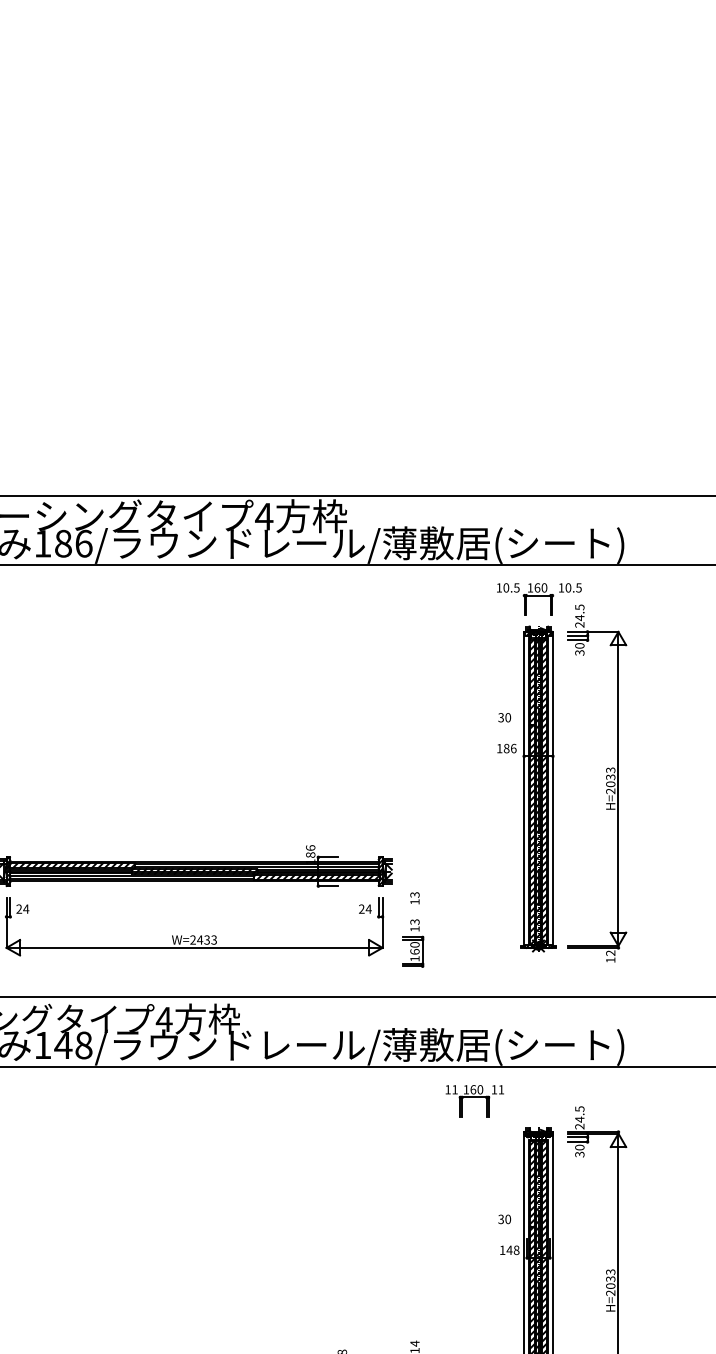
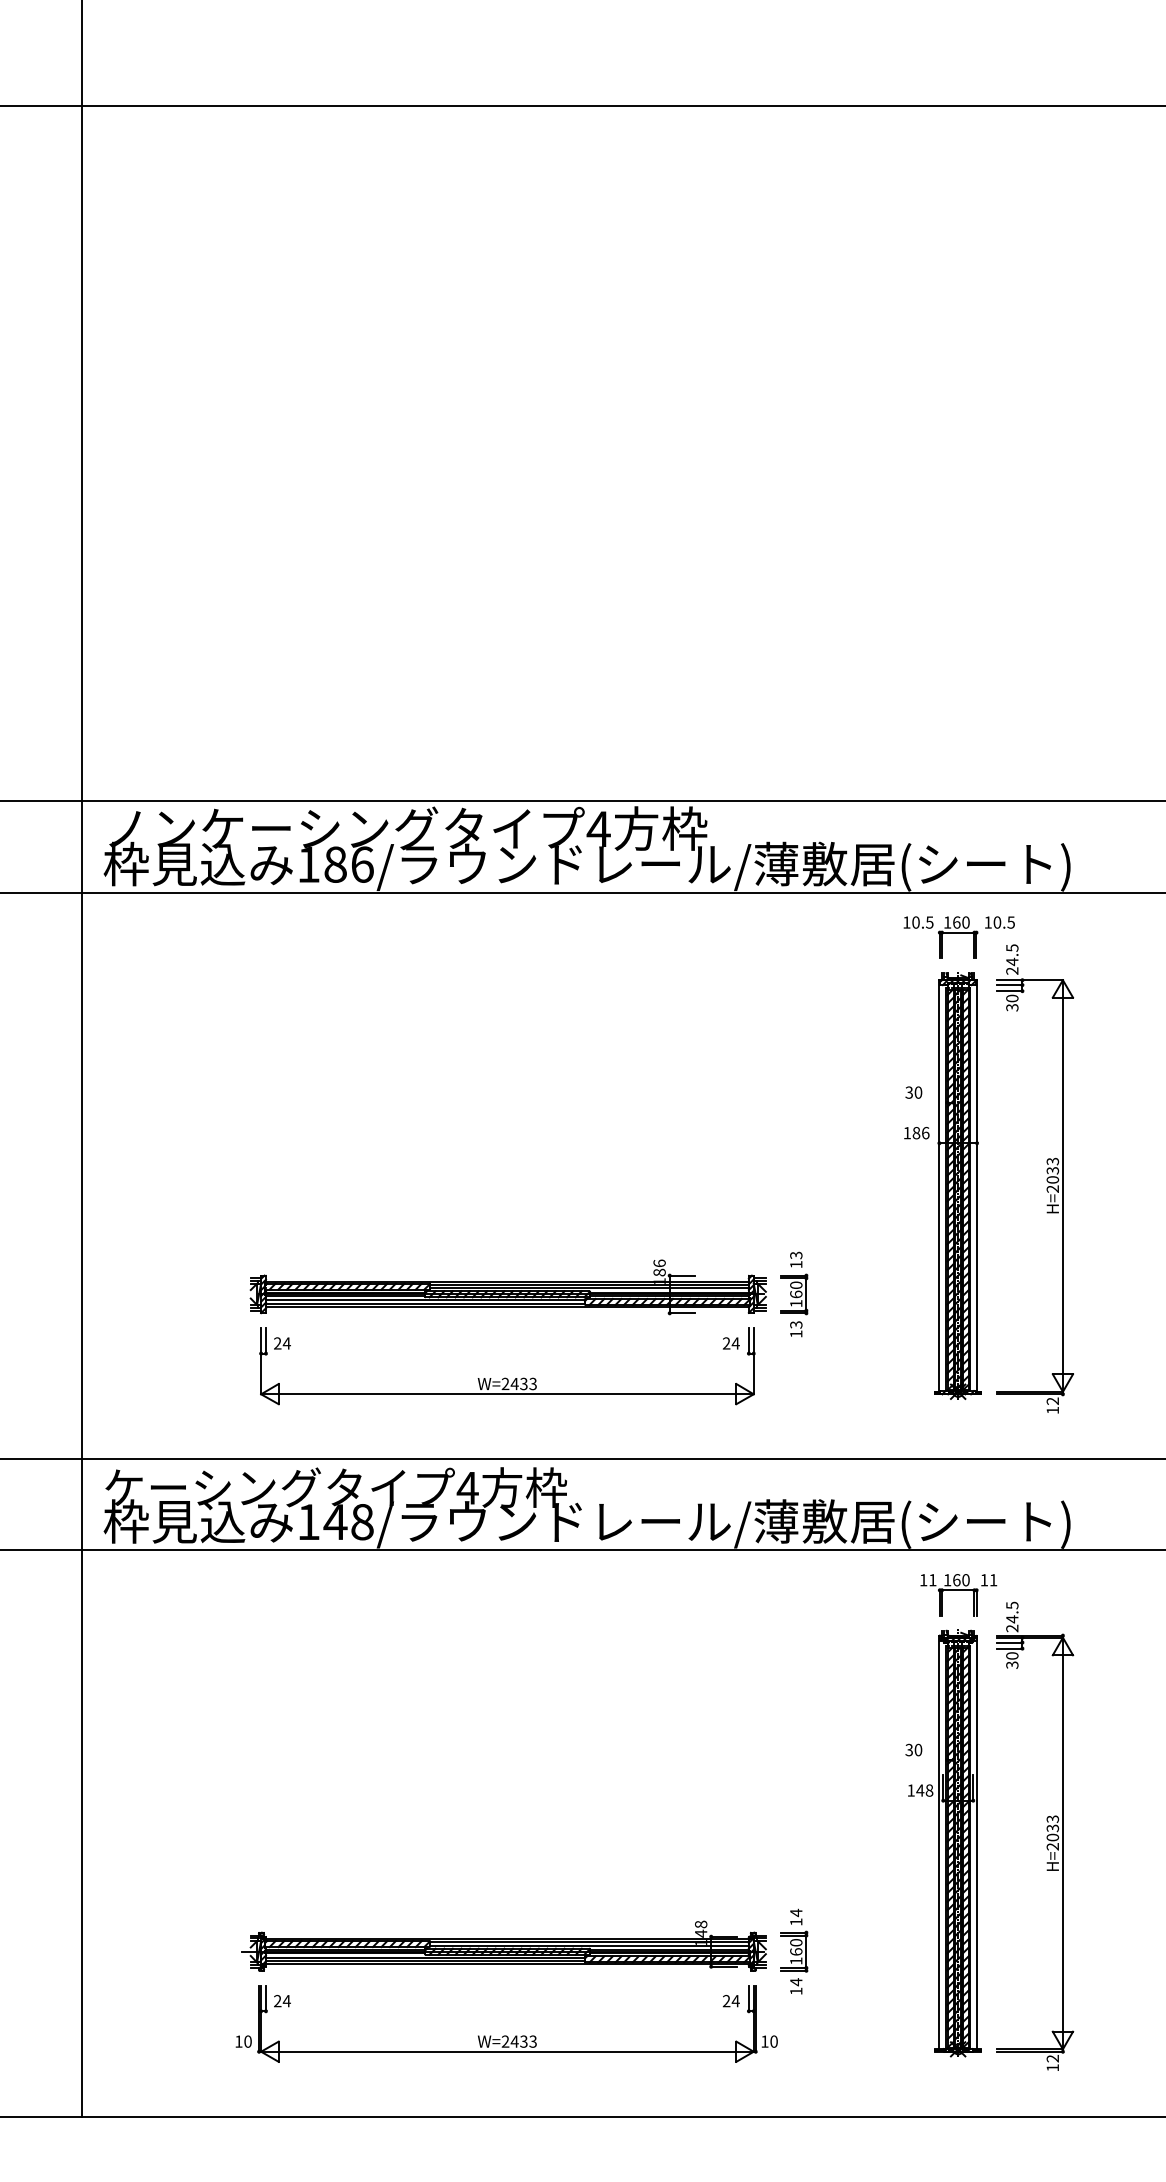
part: (413, 943) -> (794, 1283), moved
part: (474, 1101) -> (958, 1595), moved

